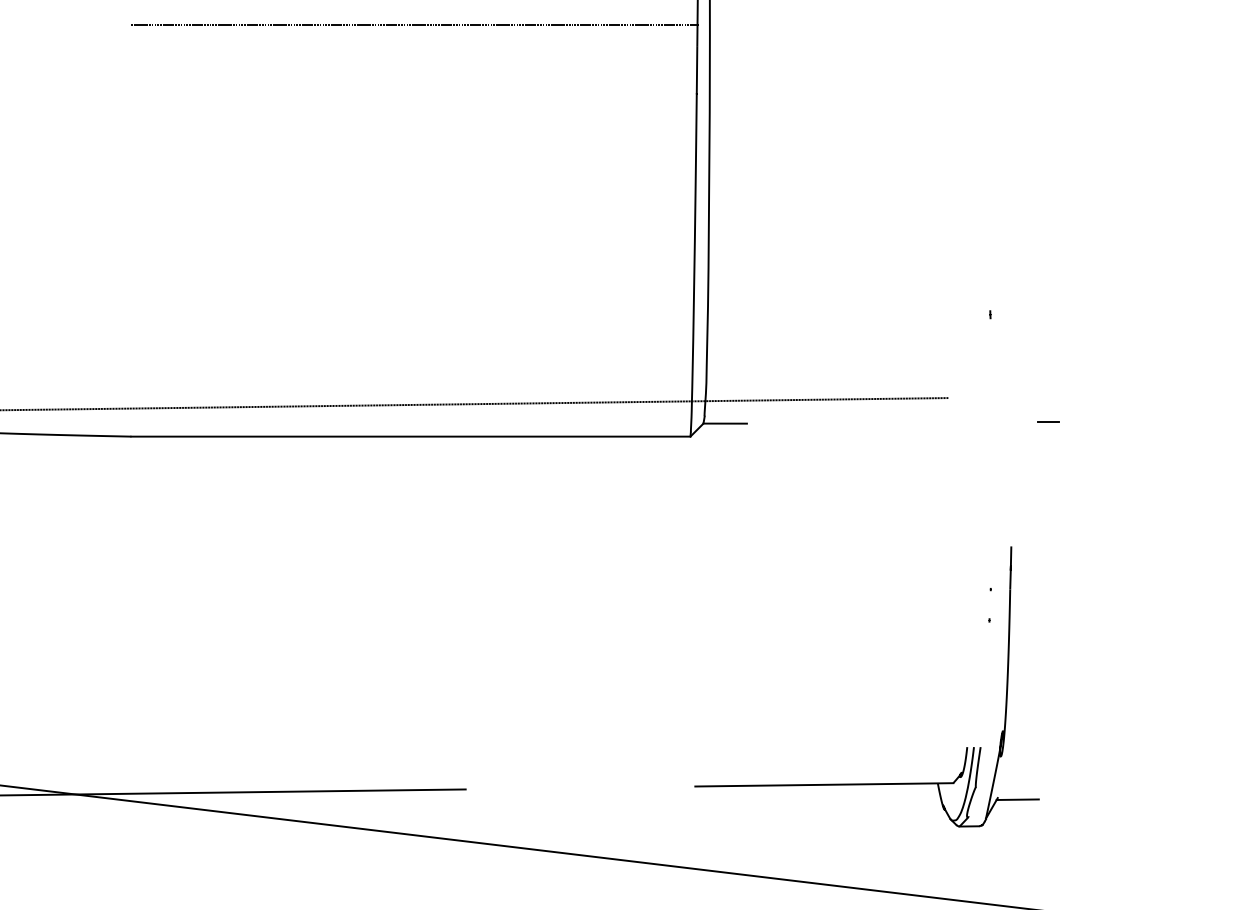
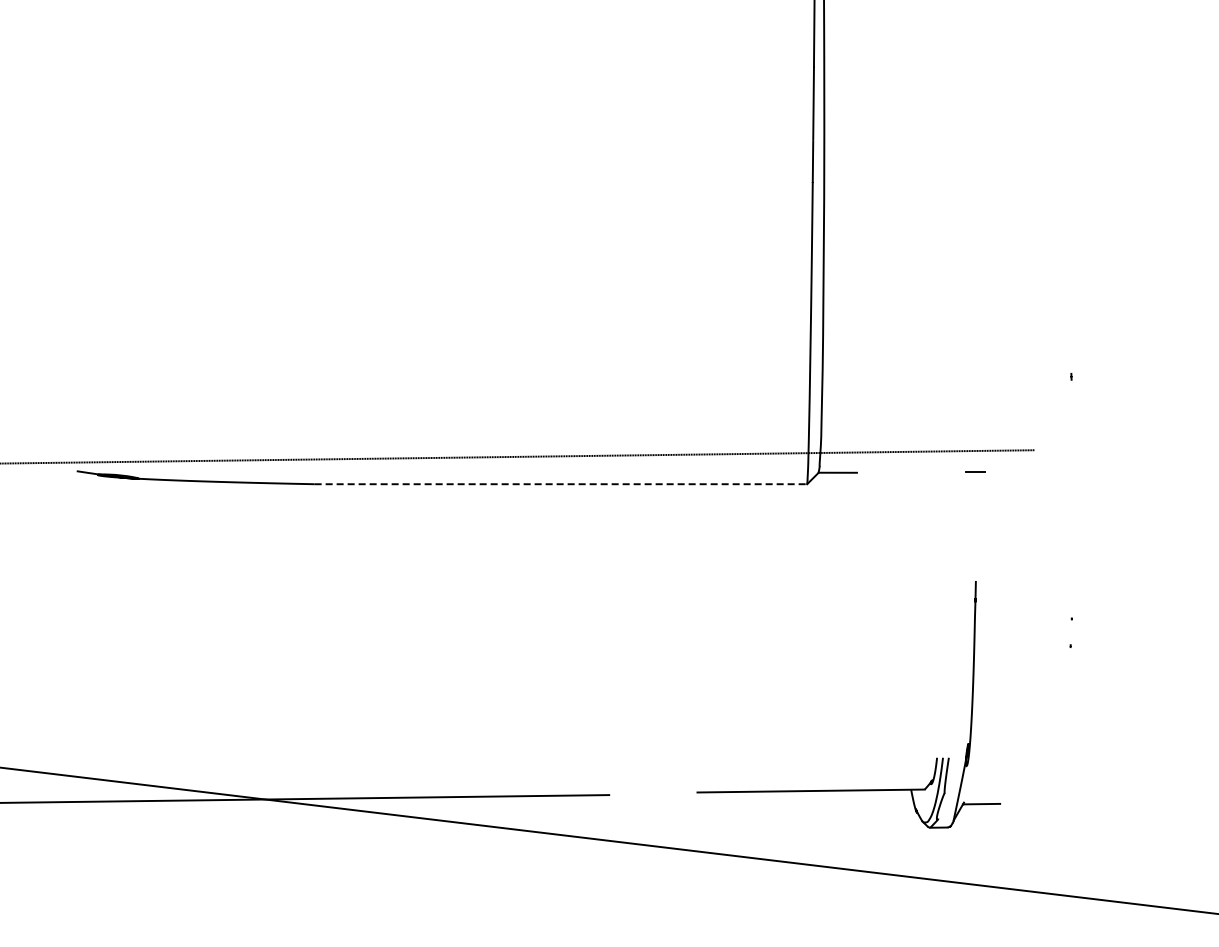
line: (414, 24) -> (564, 121), removed
line: (1048, 422) -> (975, 471), moved
line: (411, 436) -> (561, 484), solid -> dashed
part: (866, 783) -> (848, 789), moved

